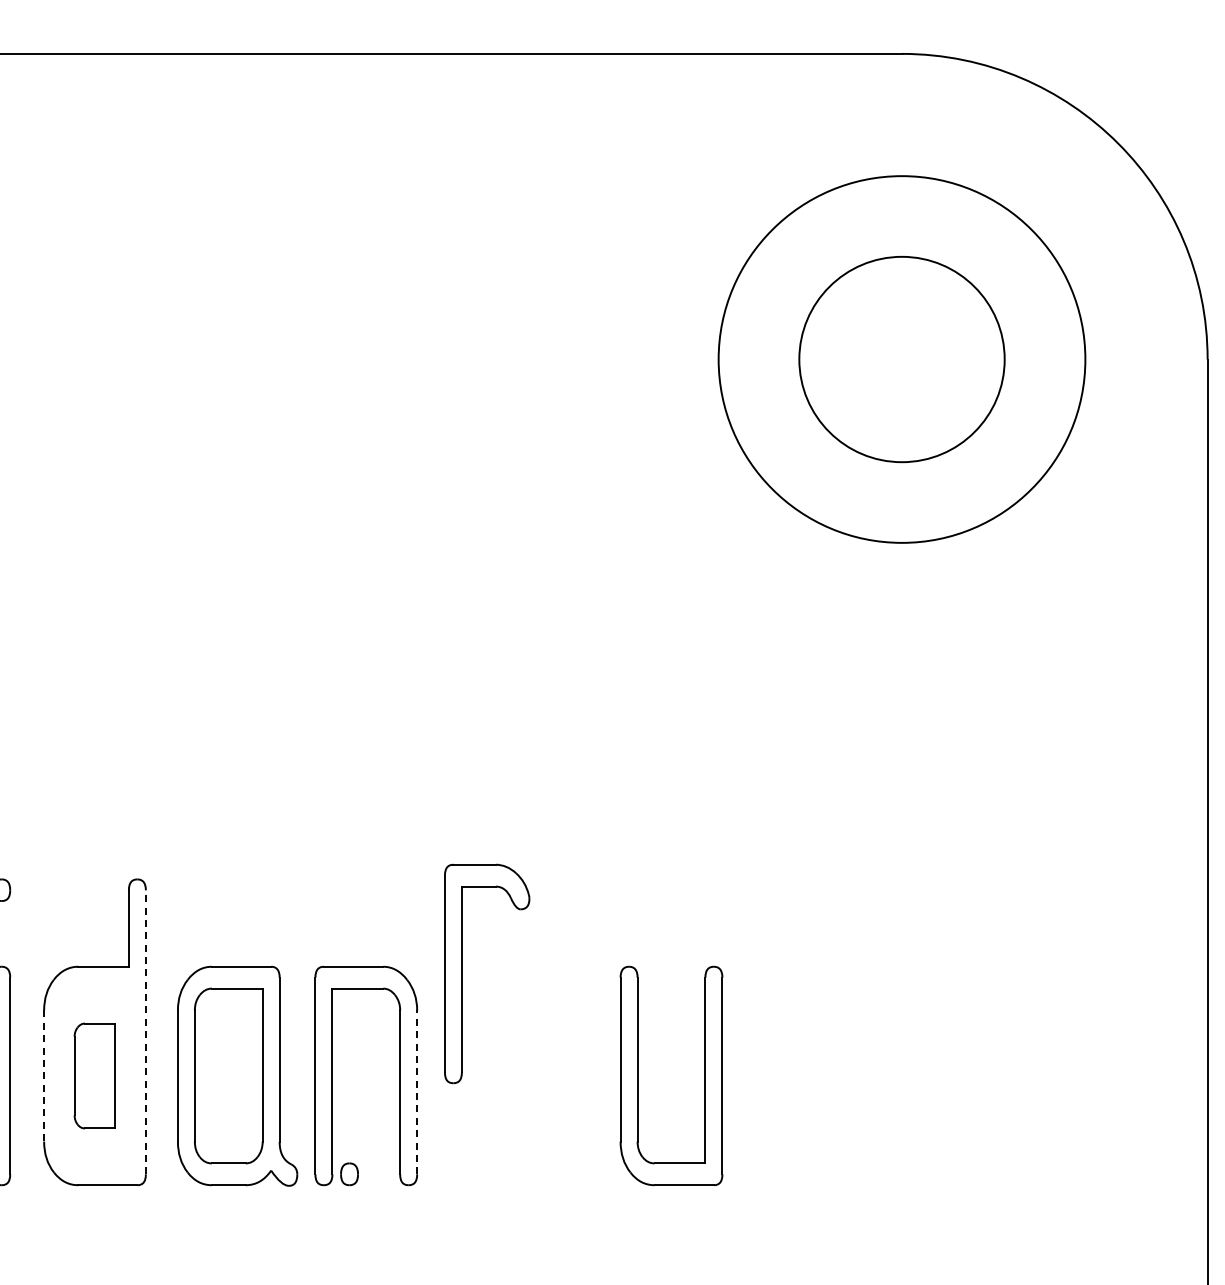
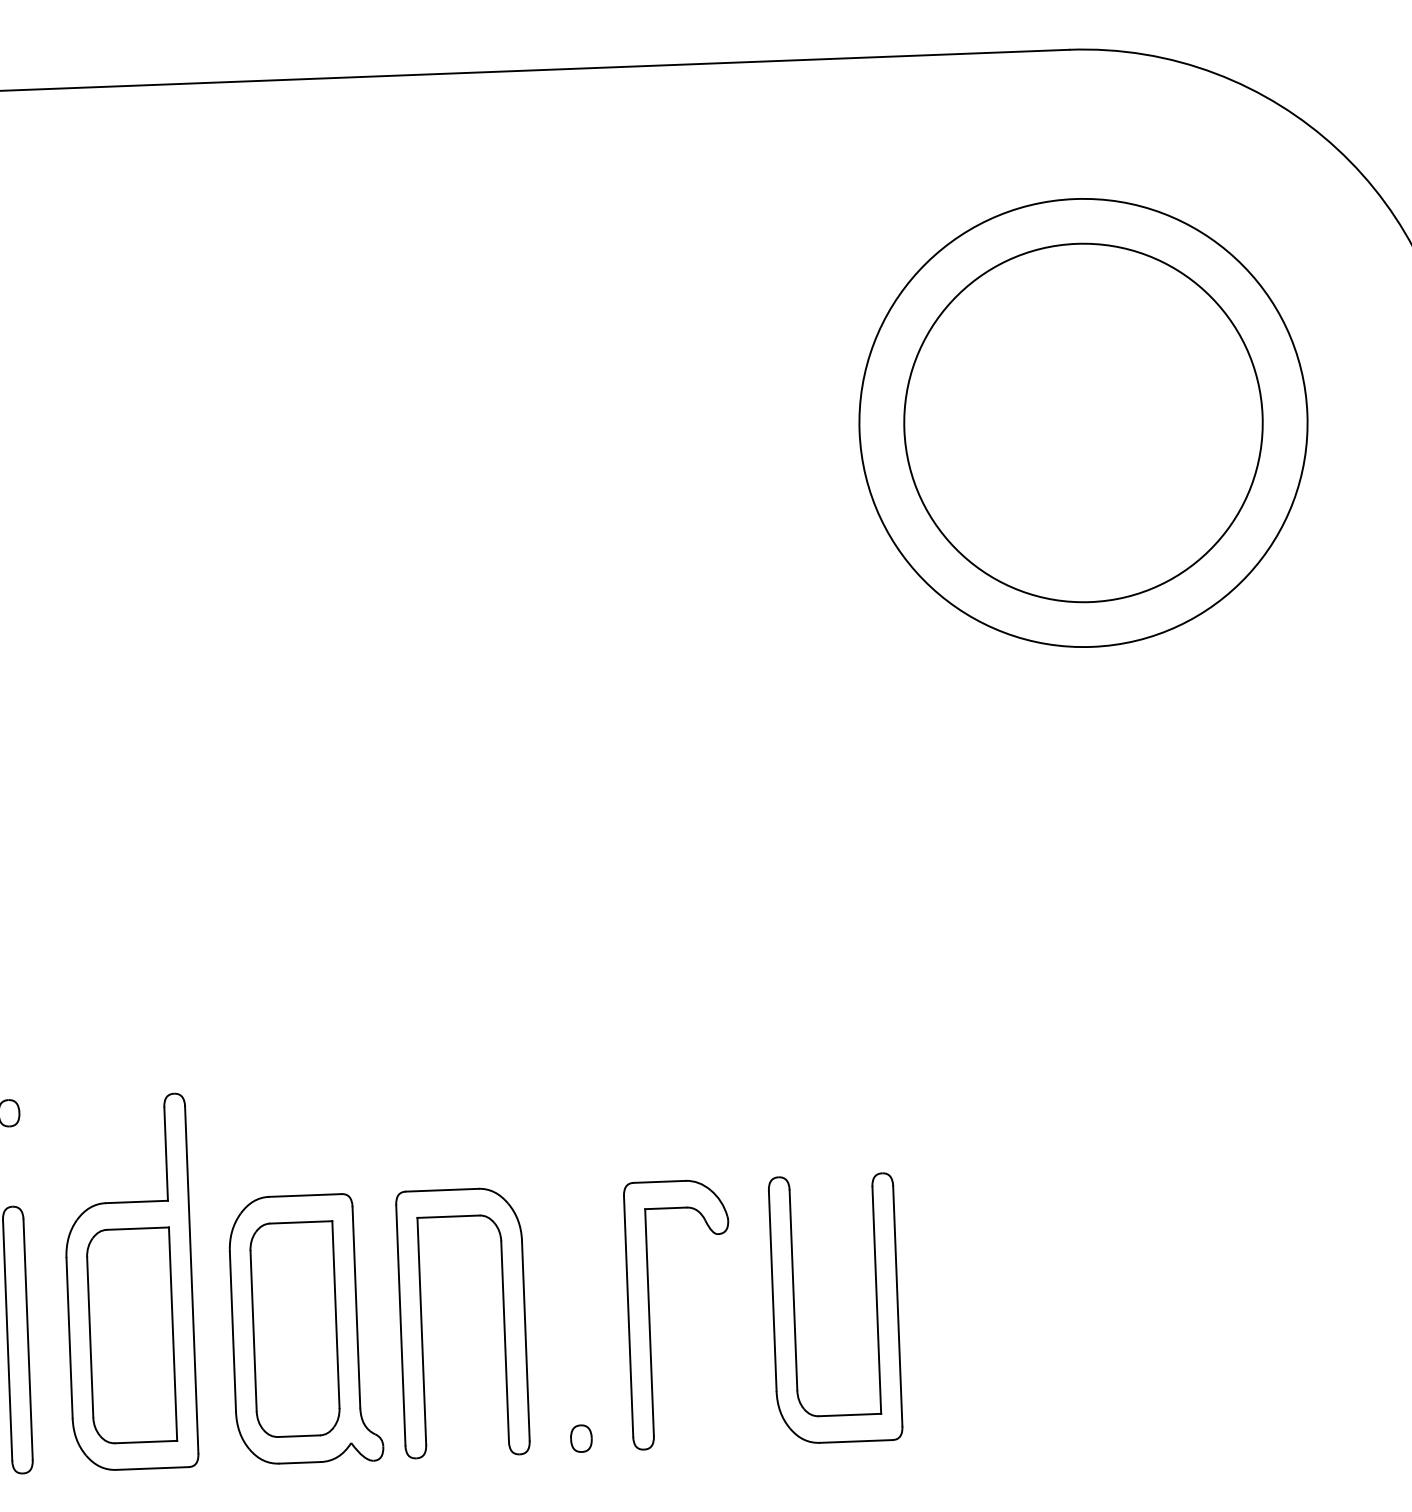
circle: (901, 359) -> (1082, 422), size x1.43
part: (462, 973) -> (650, 1315), moved
line: (145, 1032) -> (191, 1280), dashed -> solid
part: (94, 1075) -> (131, 1335), size x1.67
line: (44, 1076) -> (70, 1338), dashed -> solid
line: (417, 1092) -> (526, 1340), dashed -> solid
part: (349, 1174) -> (581, 1438), moved

